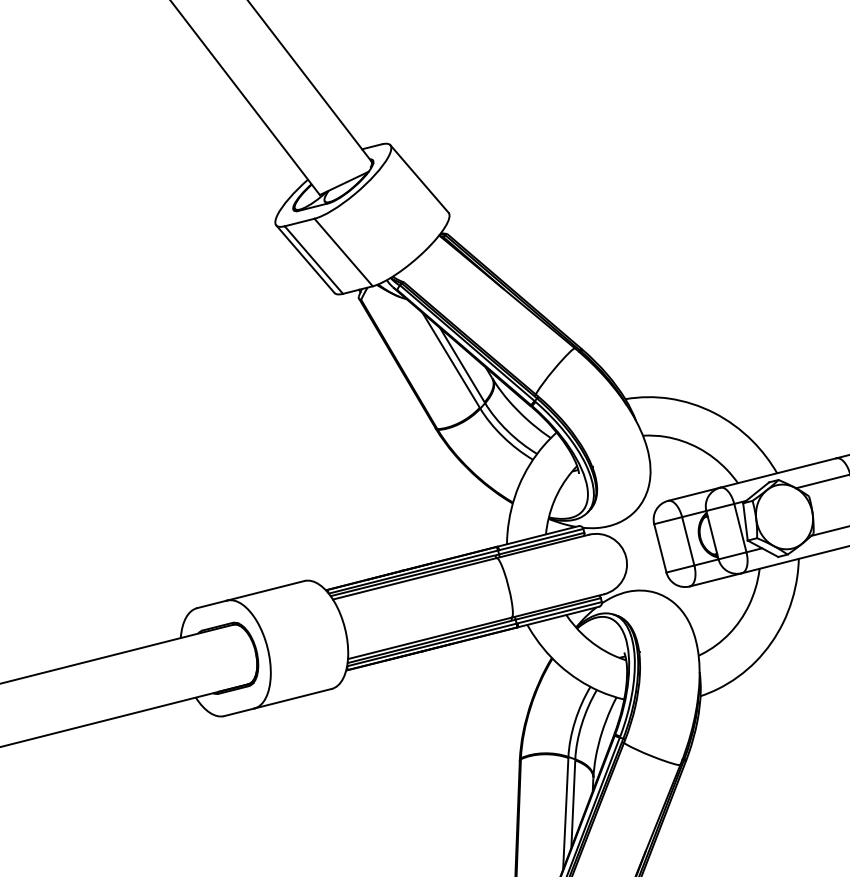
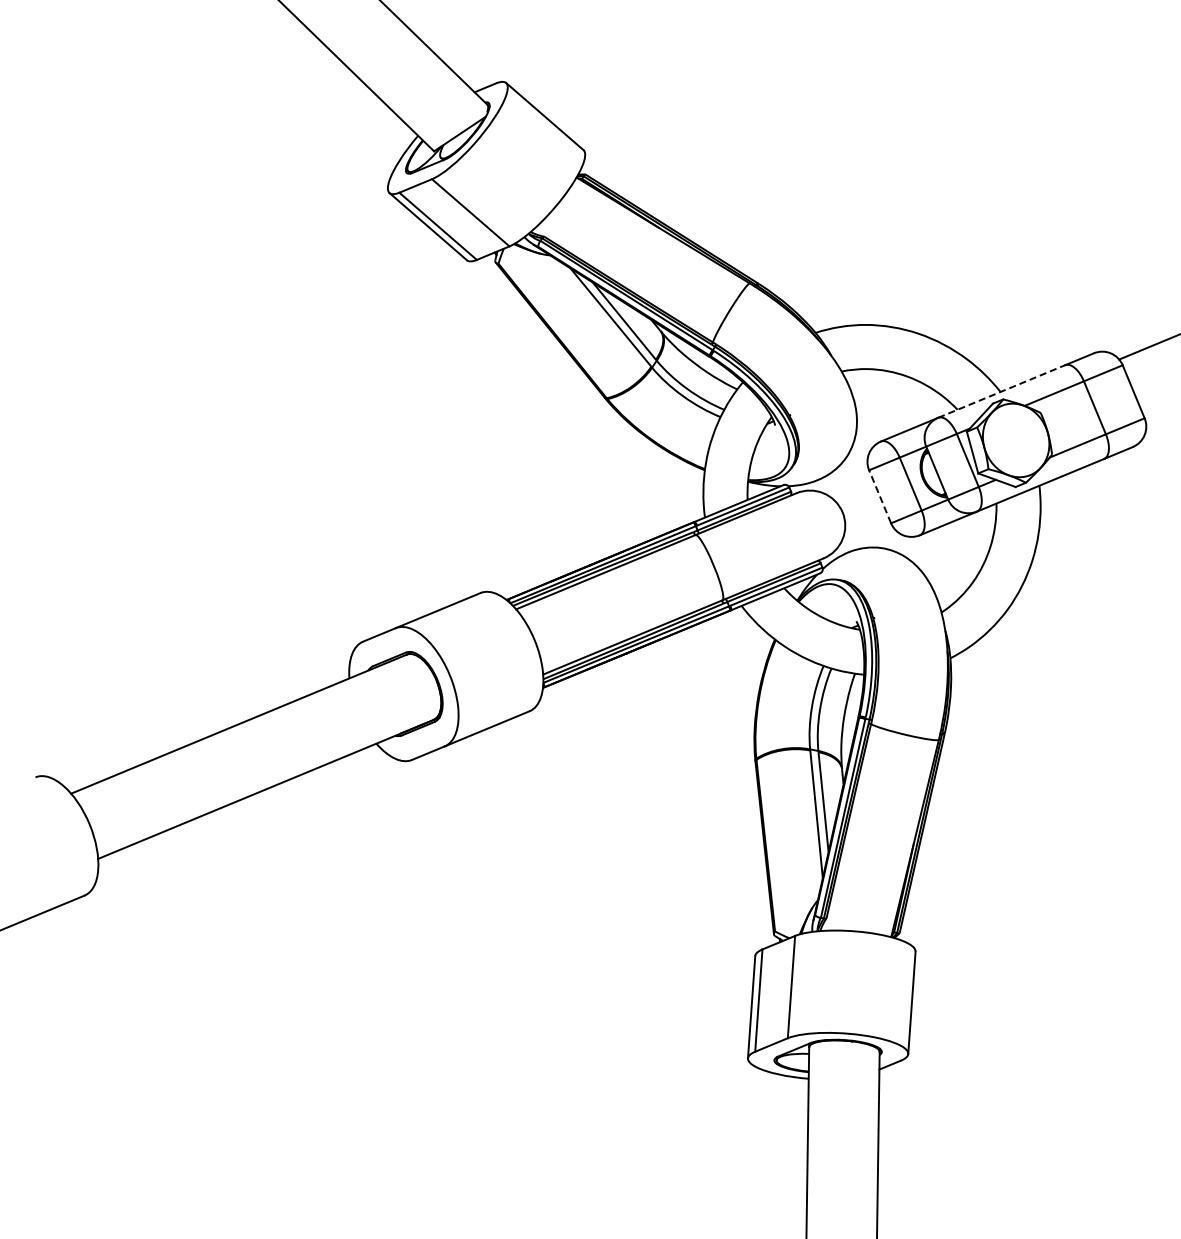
line: (778, 472) -> (1001, 391), solid -> dashed
line: (660, 548) -> (880, 496), solid -> dashed

